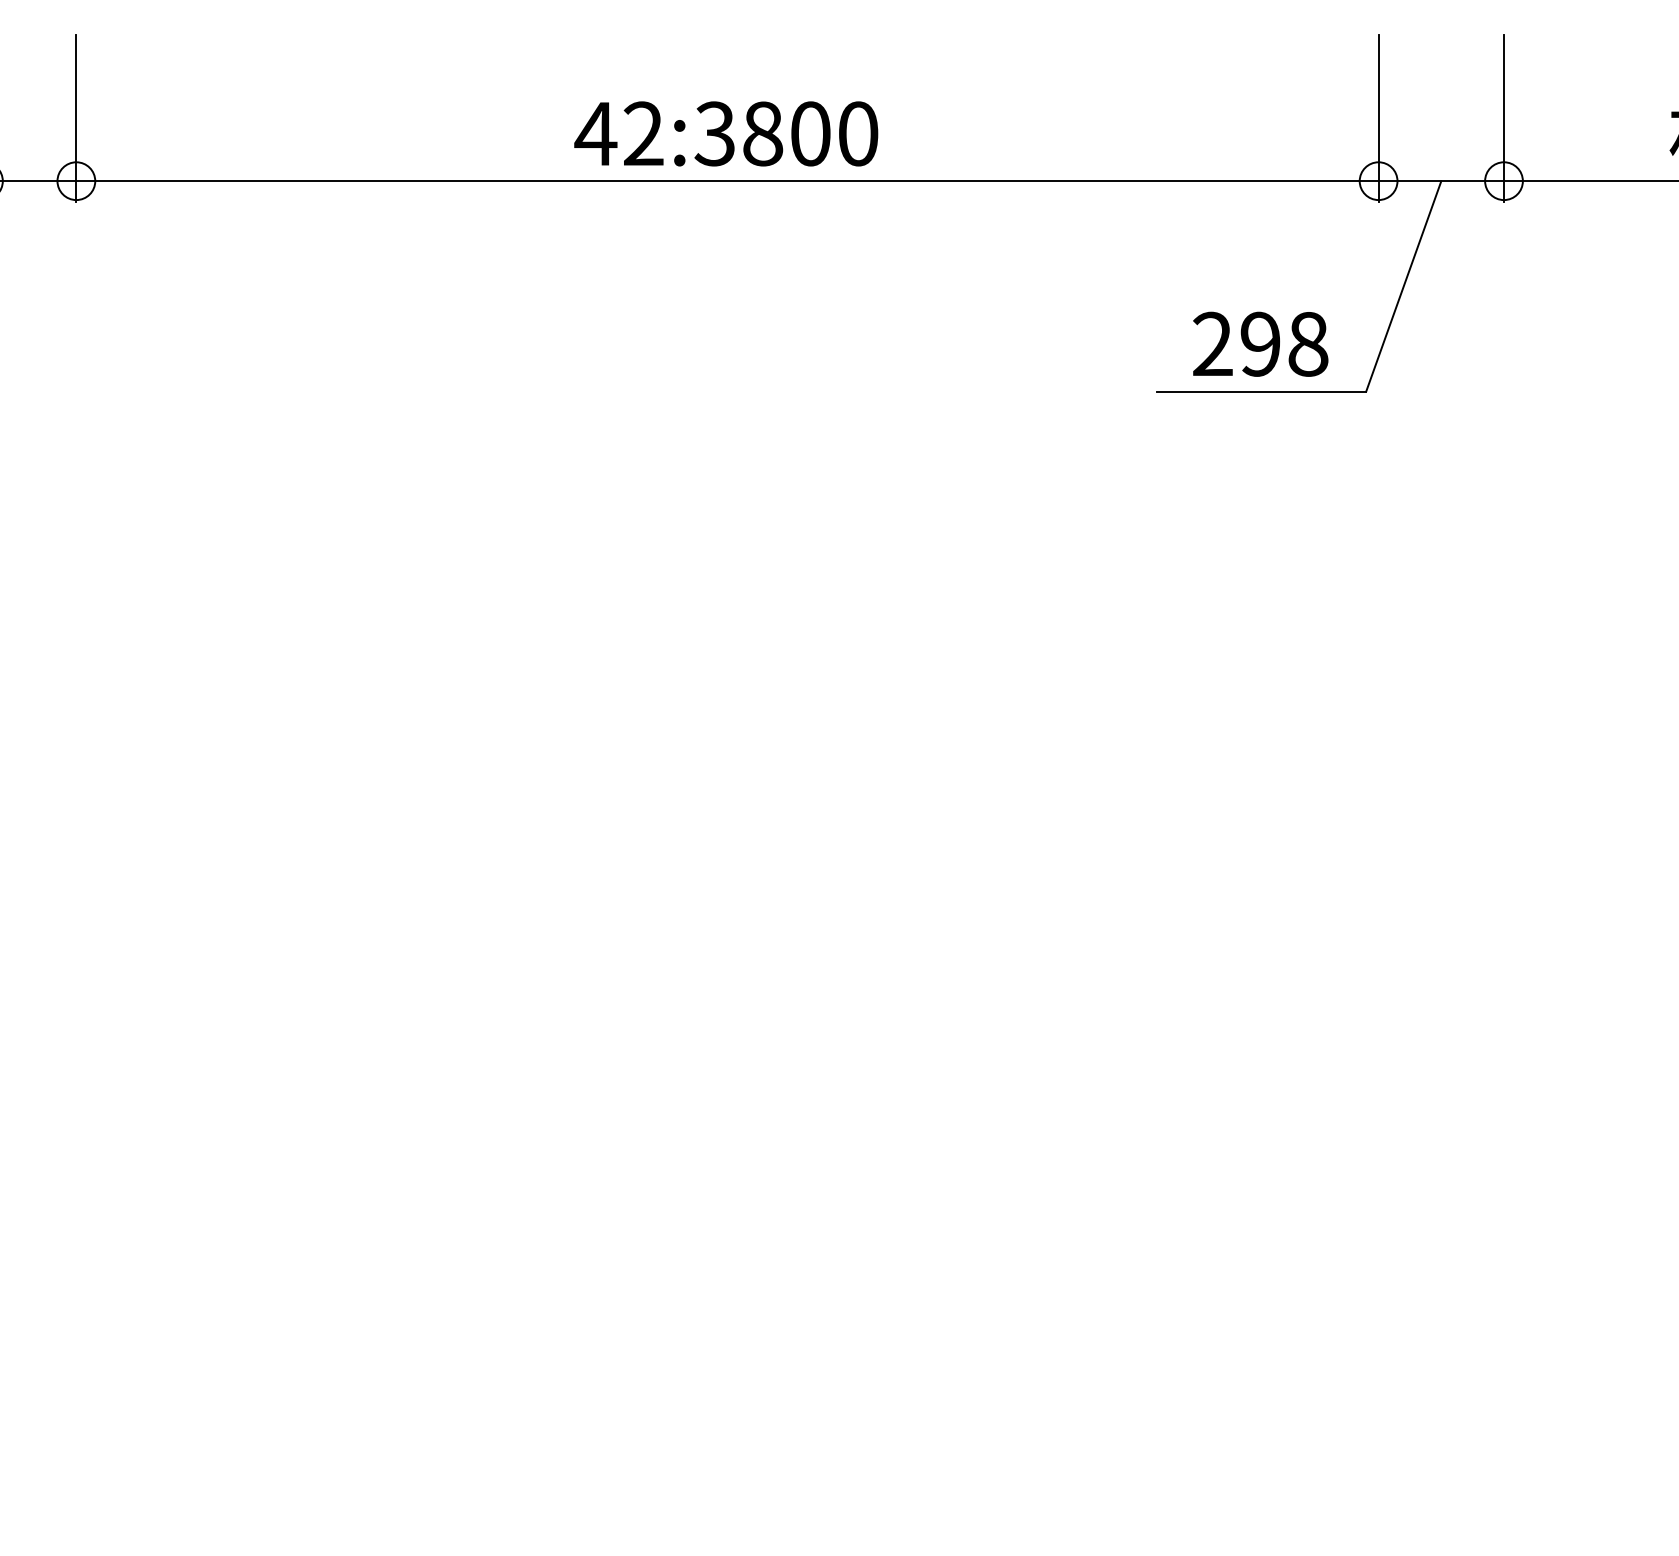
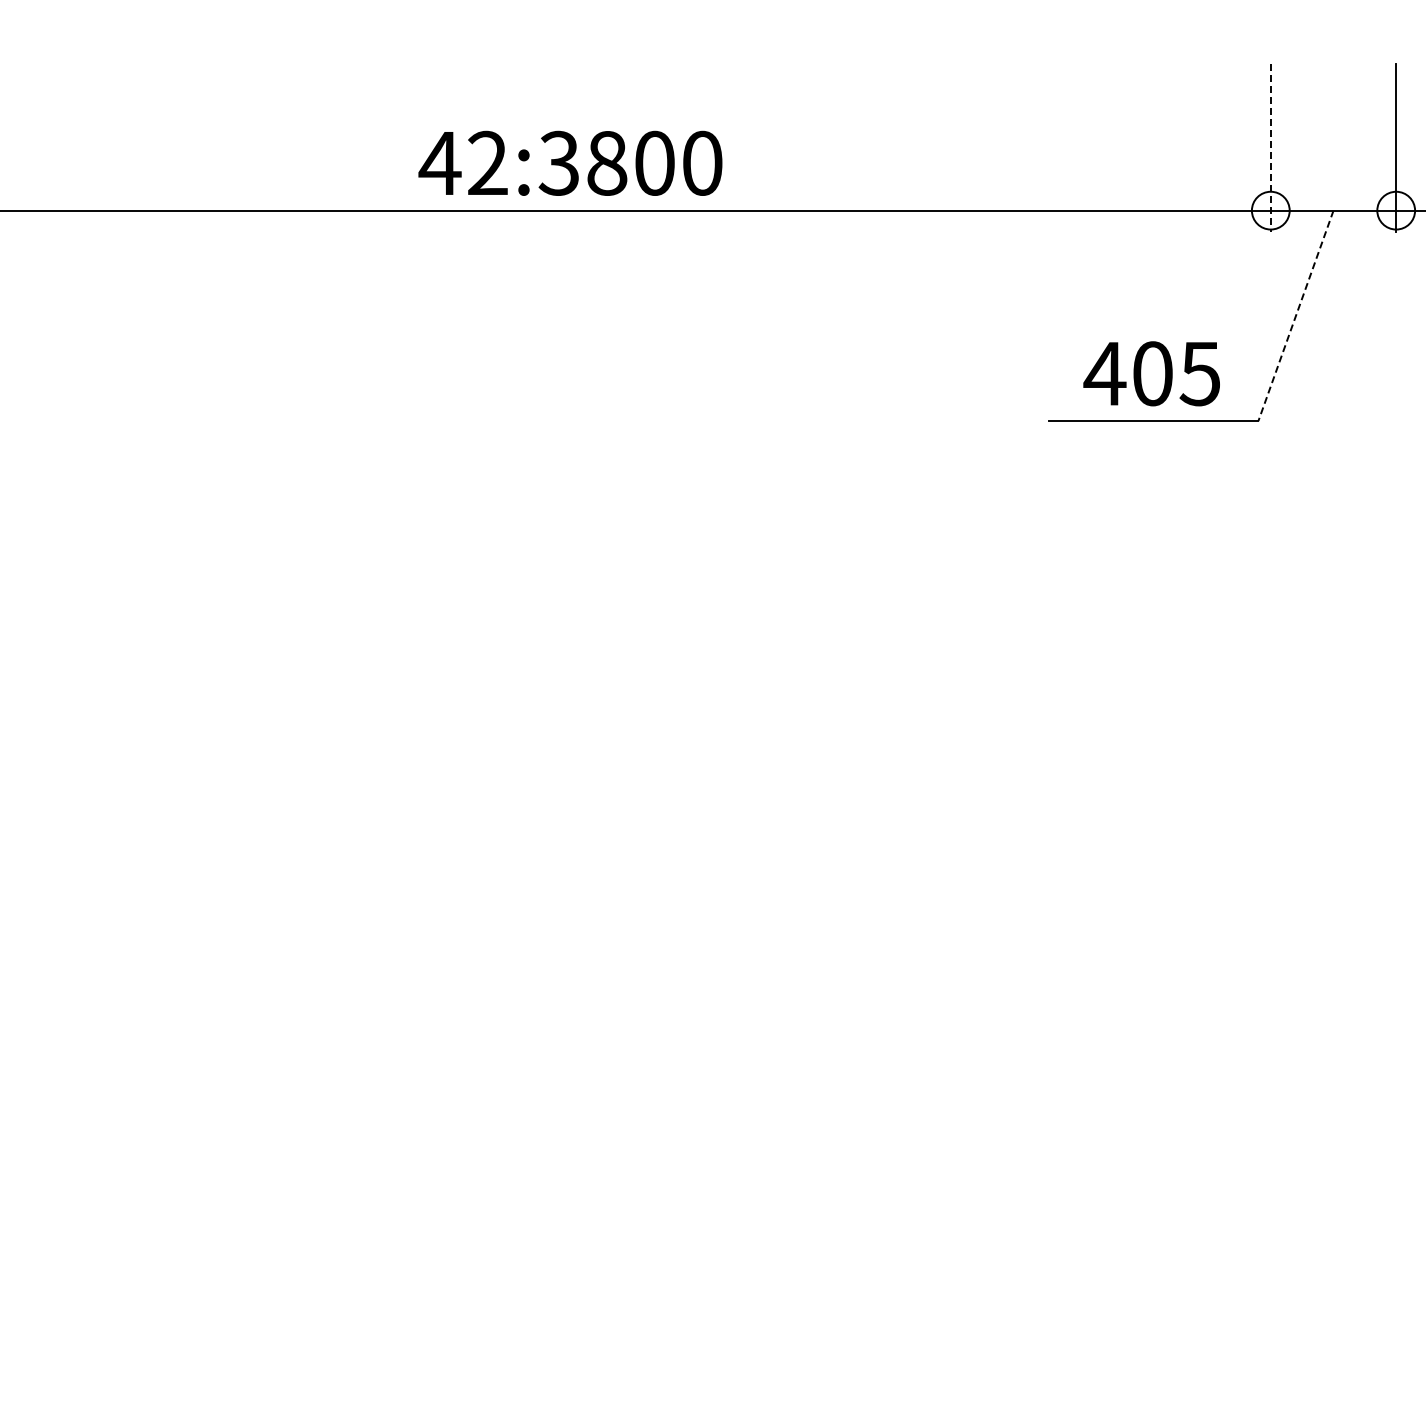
line: (1378, 118) -> (1270, 147), solid -> dashed
text: (726, 133) -> (570, 162), moved
line: (1403, 286) -> (1295, 315), solid -> dashed
text: (1259, 343) -> (1151, 372), 298 -> 405

